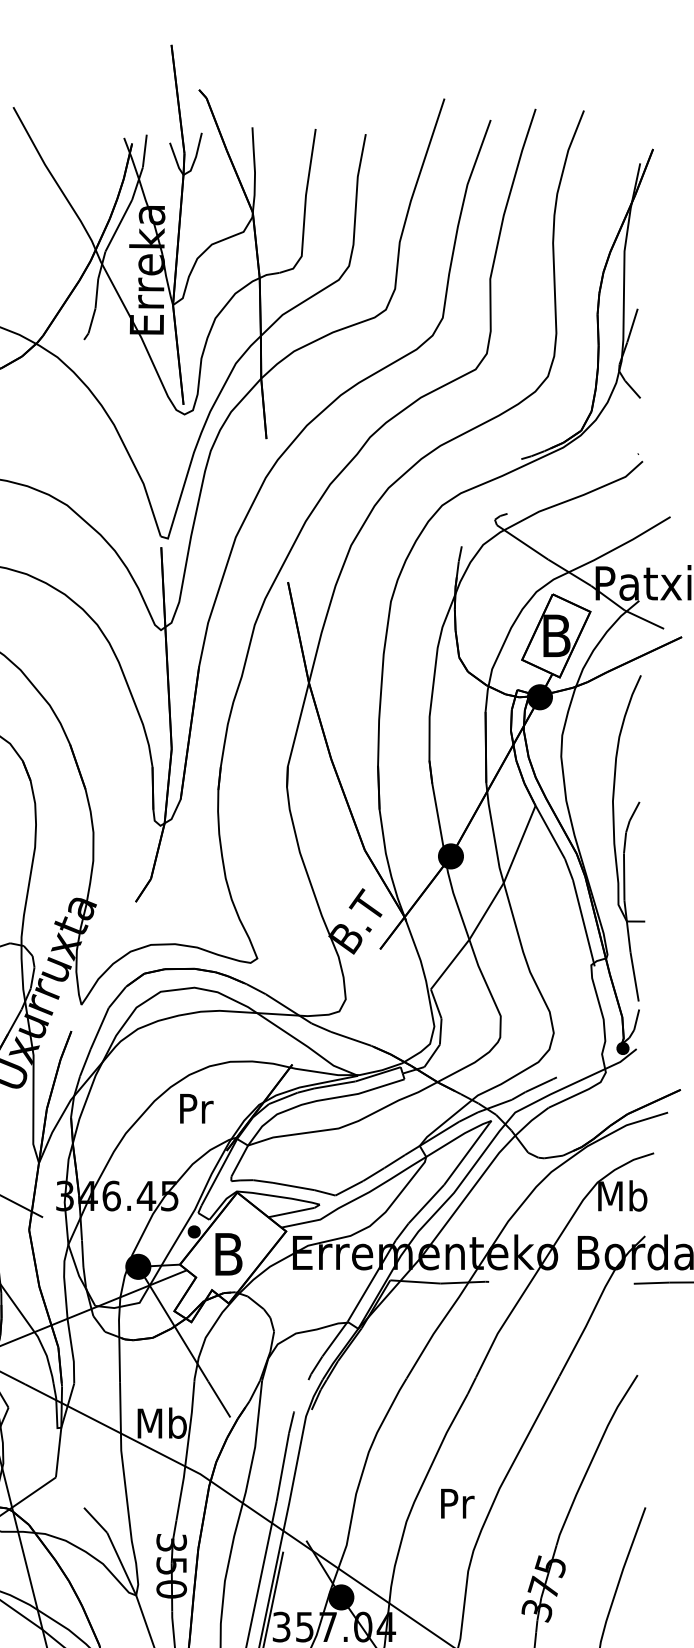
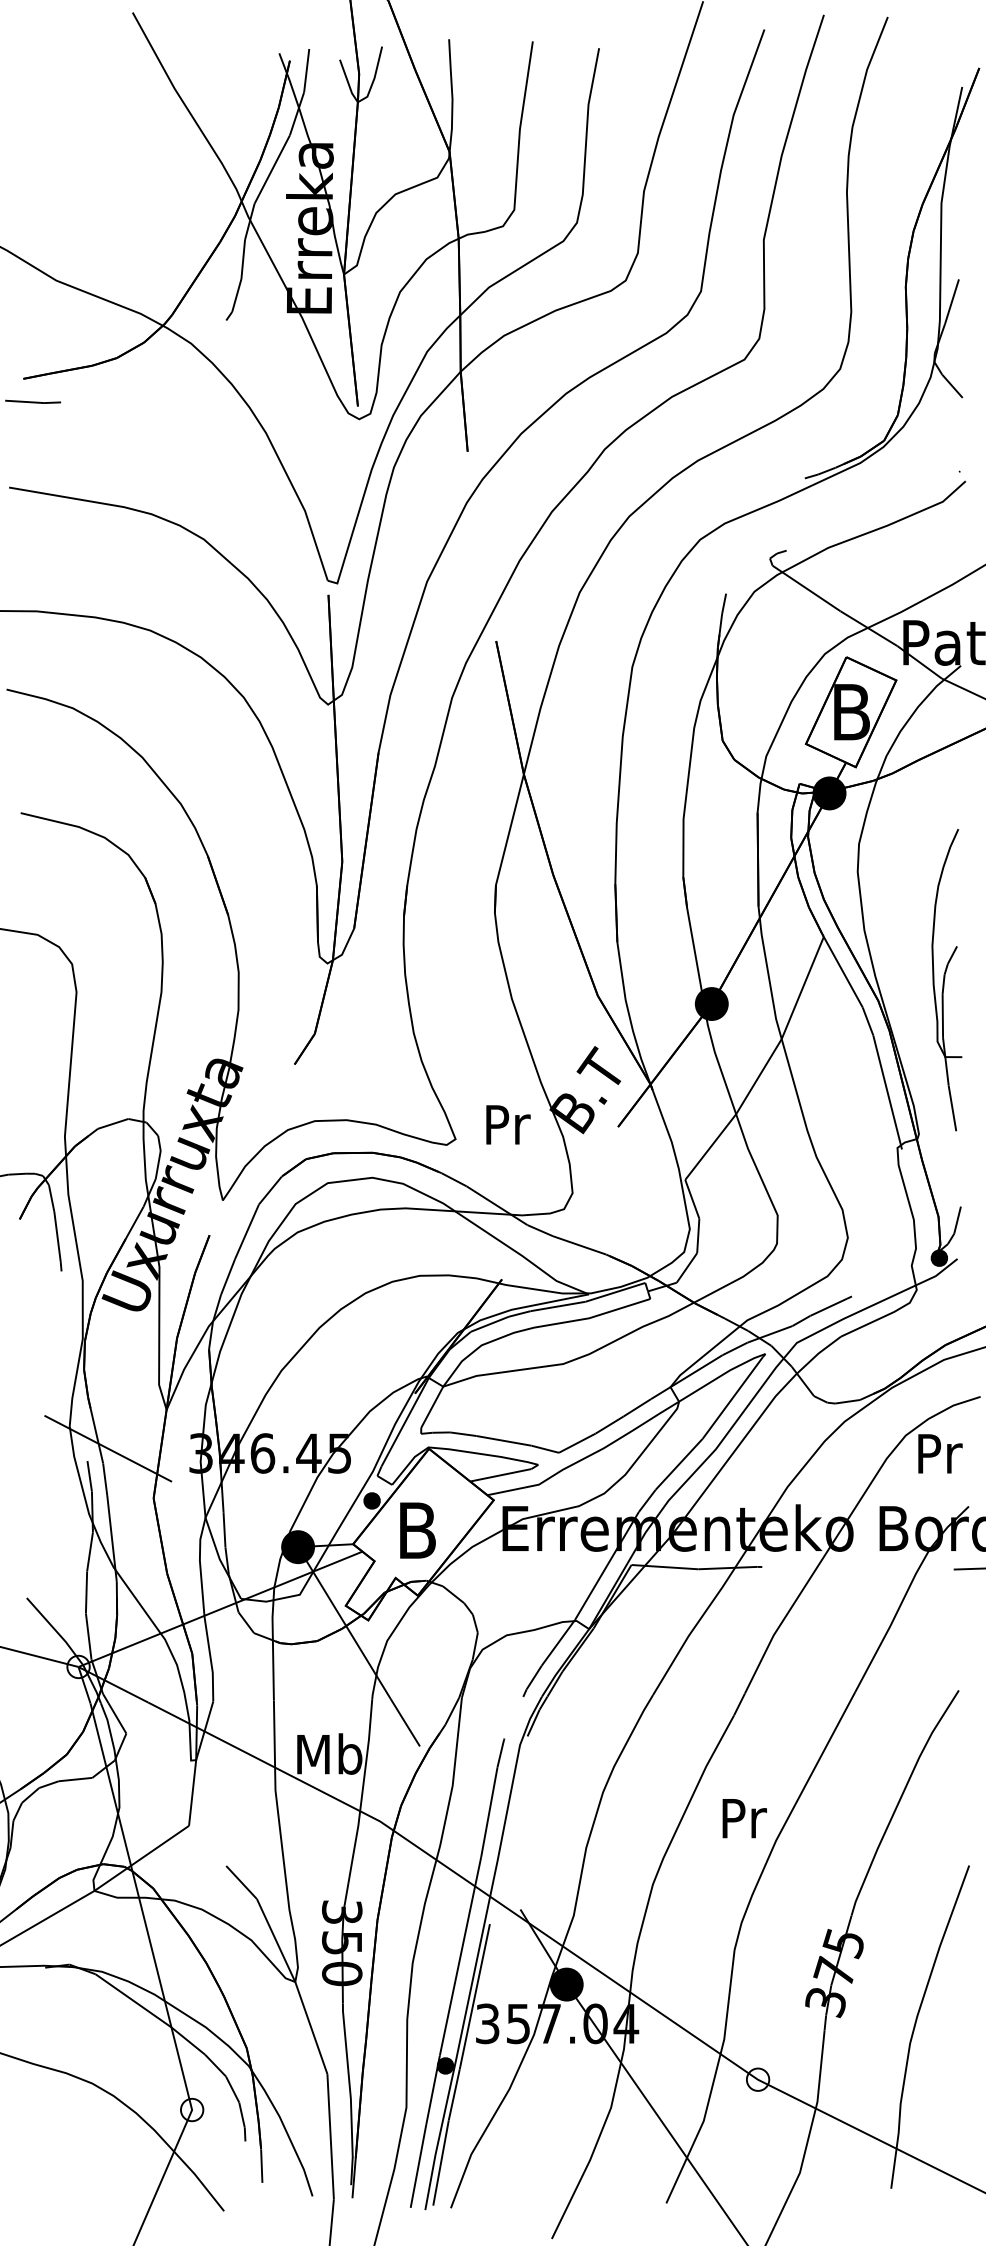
part: (628, 837) -> (946, 979), size x0.7
text: (196, 1108) -> (508, 1124), moved
text: (622, 1196) -> (938, 1453), Mb -> Pr
text: (457, 1503) -> (744, 1818), moved

